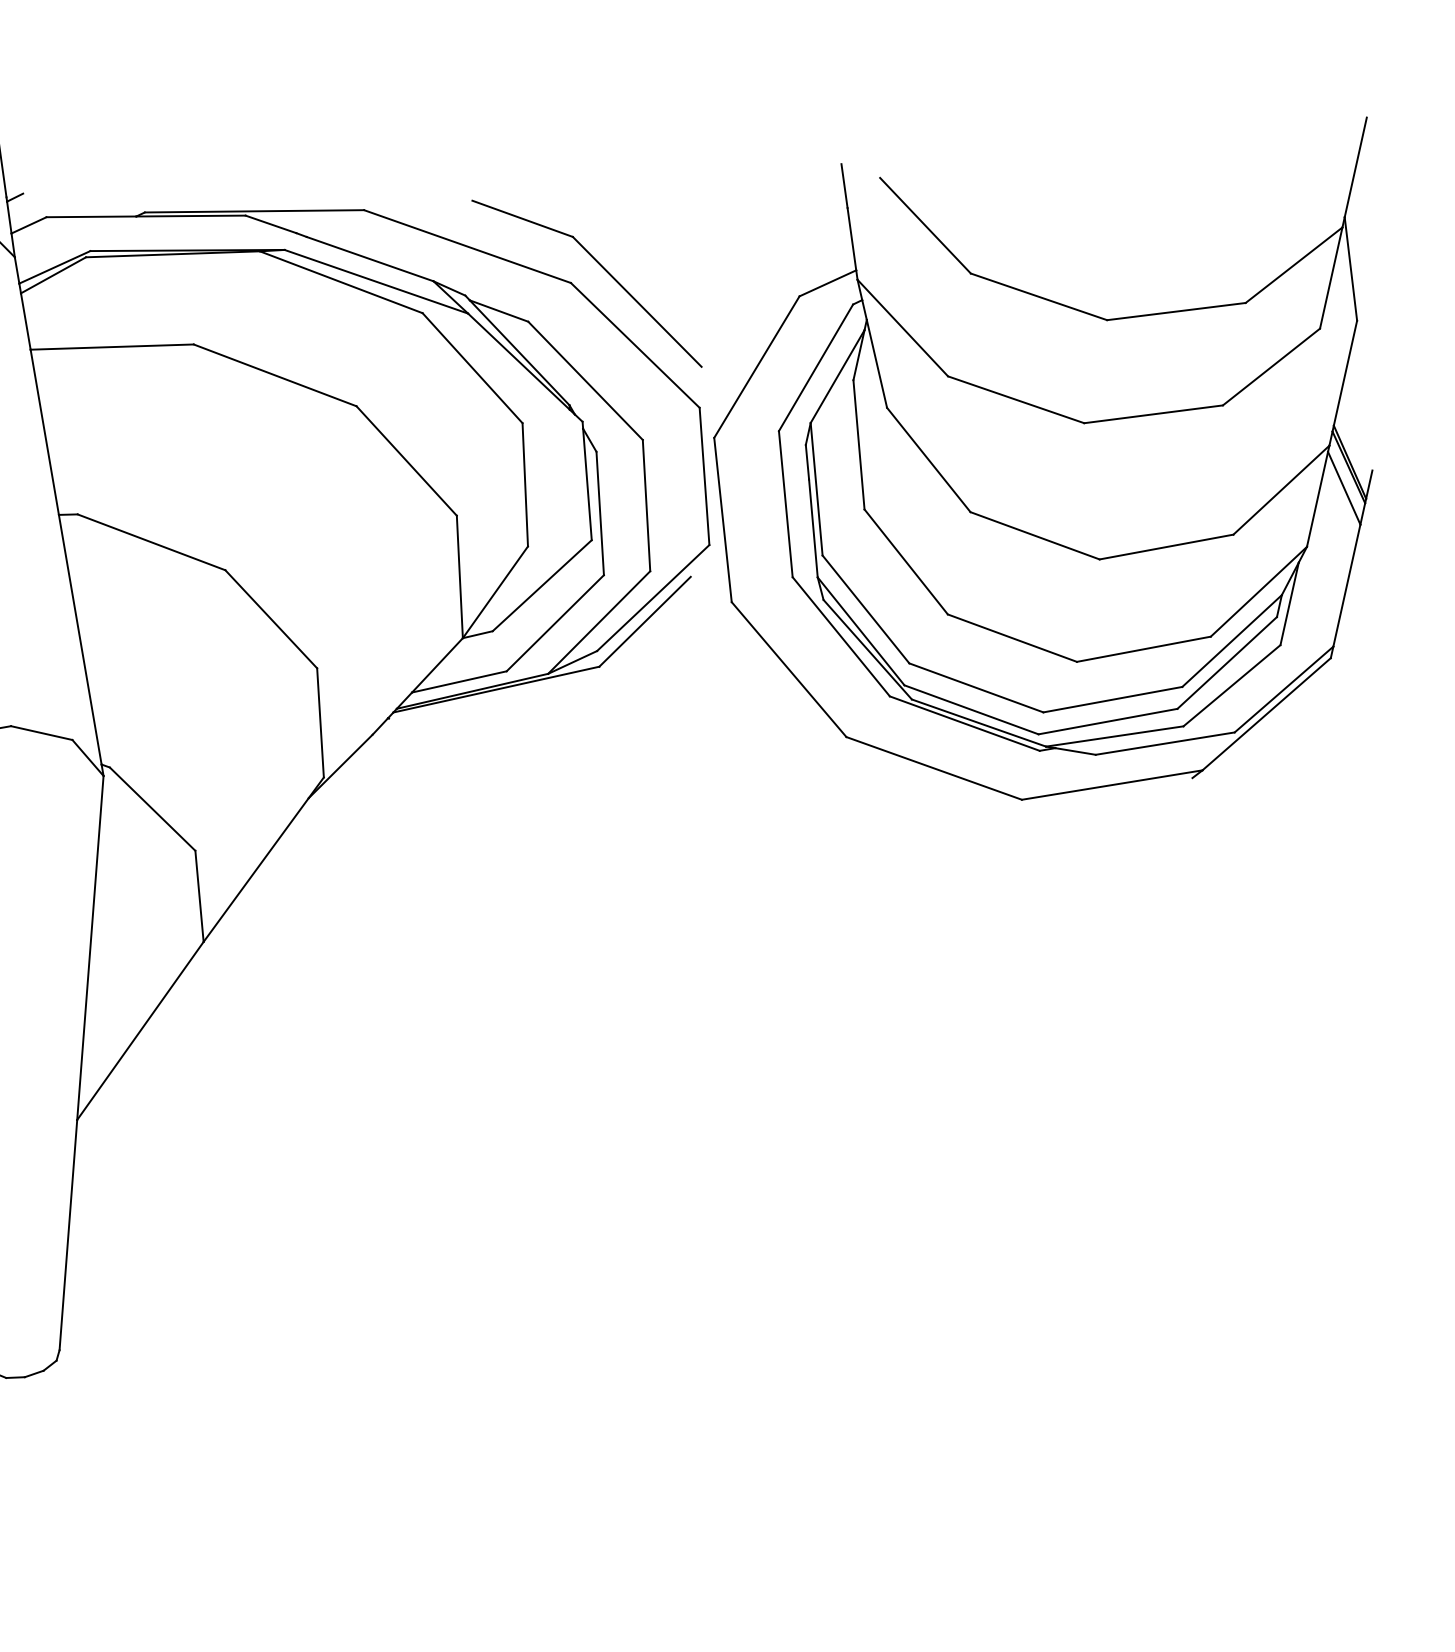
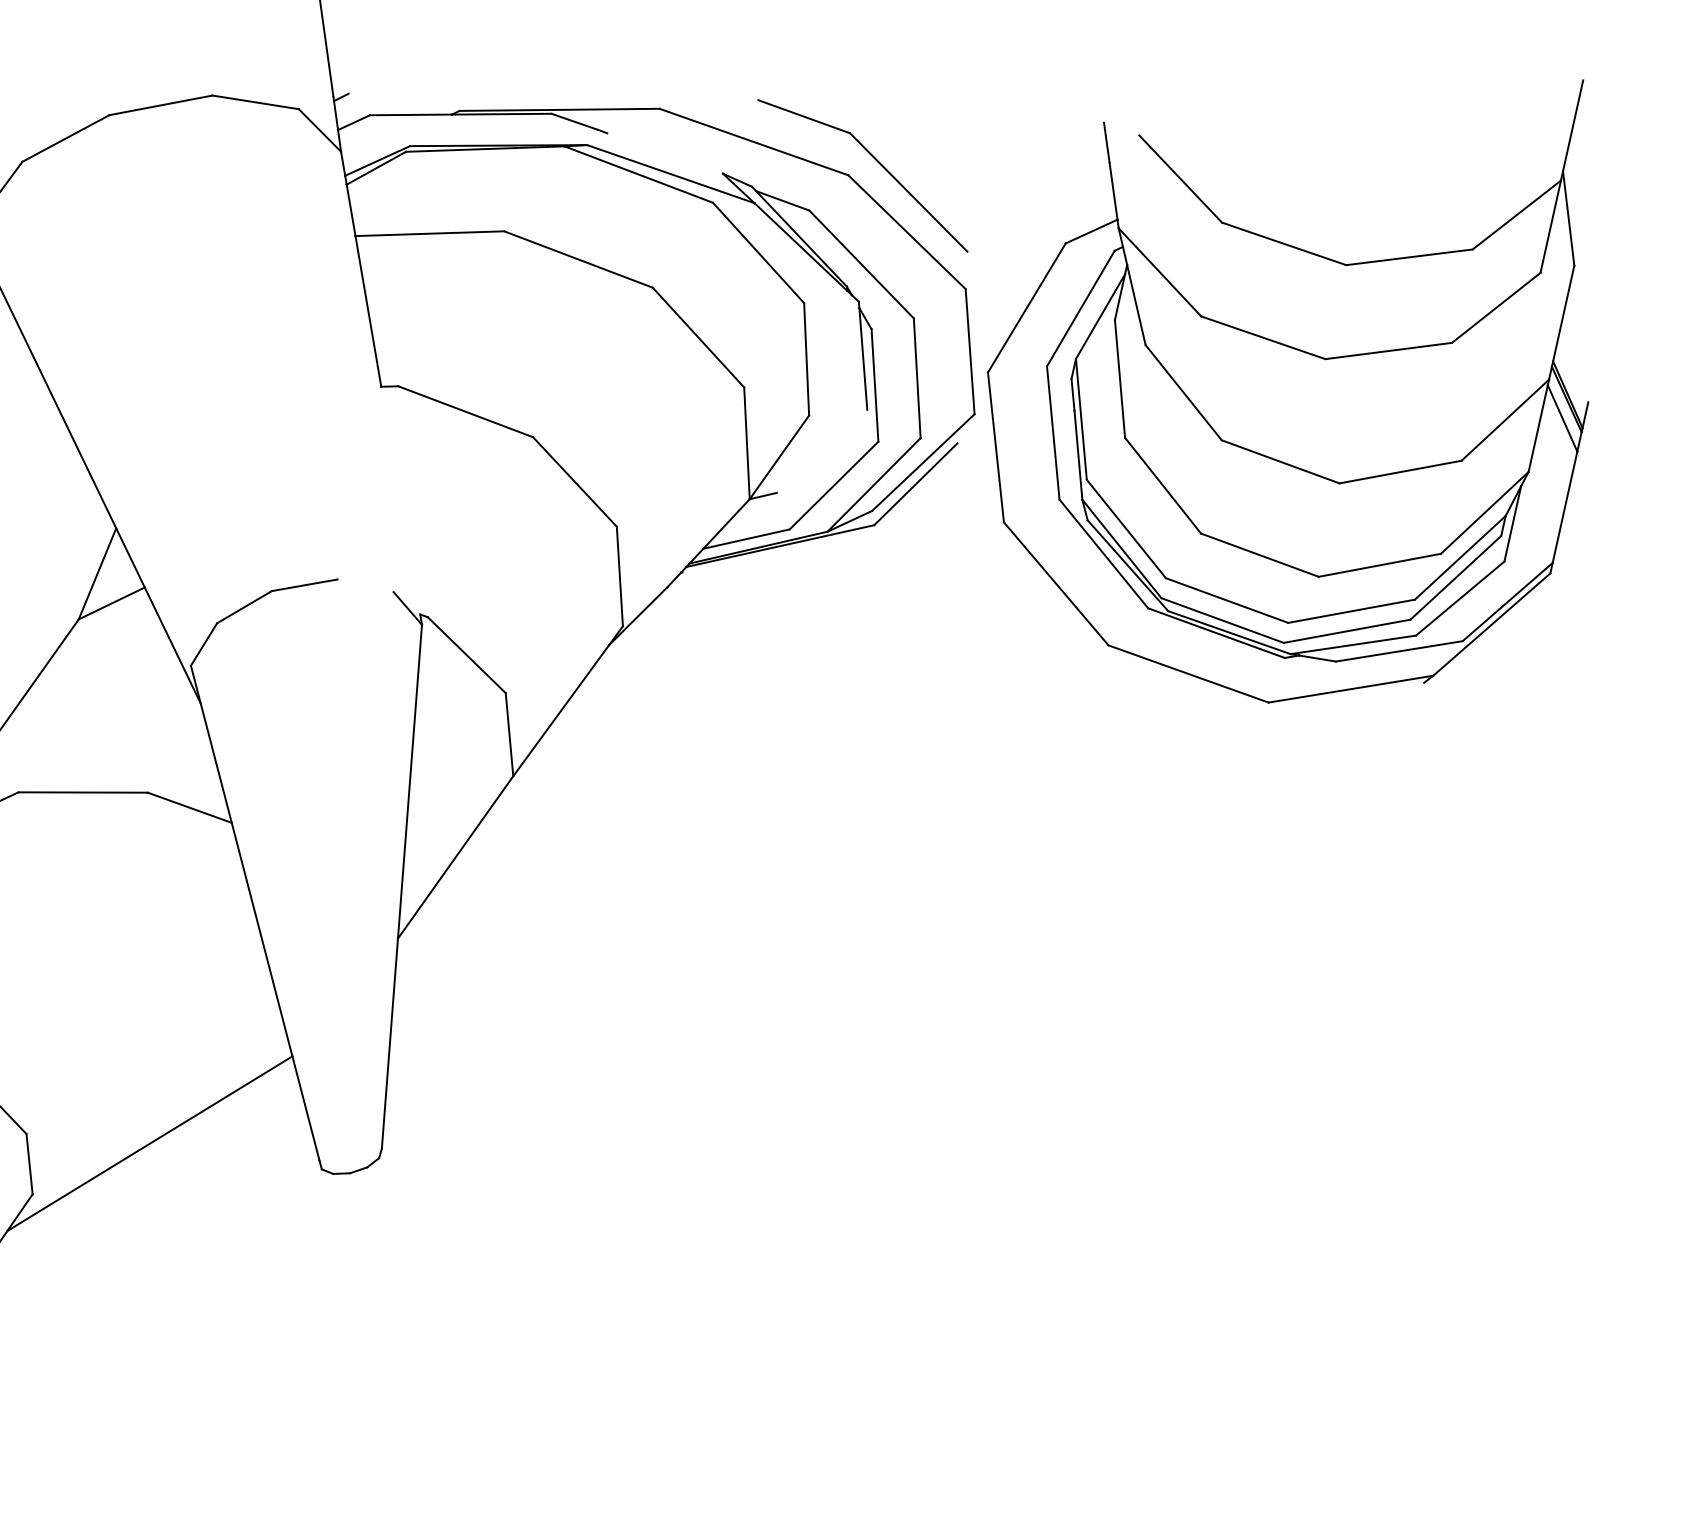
line: (369, 259) -> (664, 153), removed
part: (1043, 458) -> (1288, 391), moved
line: (541, 584) -> (821, 450), removed
line: (79, 639) -> (400, 500), removed
line: (41, 732) -> (365, 585), removed

